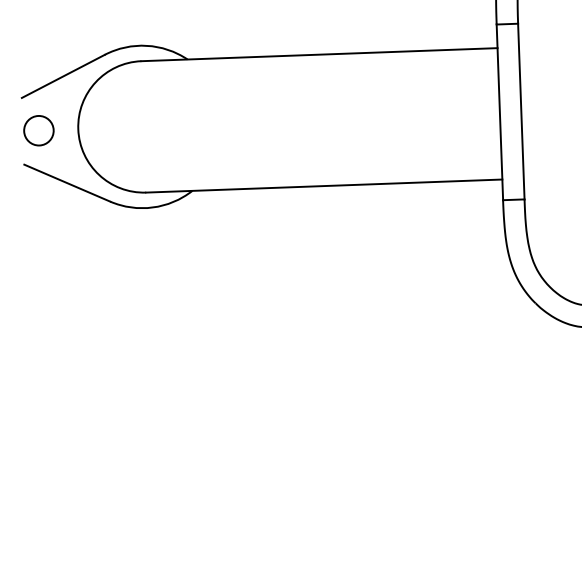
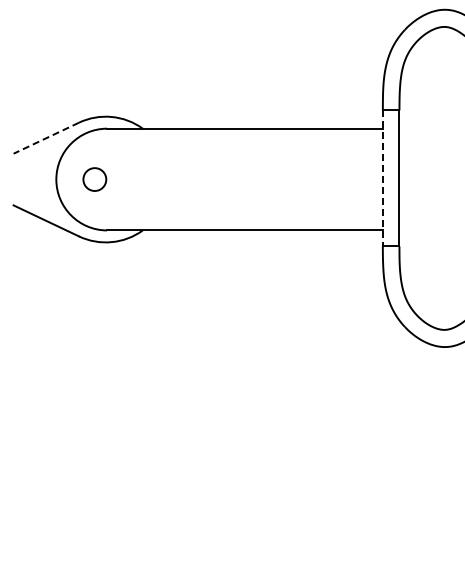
line: (62, 76) -> (45, 138), solid -> dashed
line: (499, 112) -> (382, 178), solid -> dashed
circle: (38, 130) -> (94, 179), moved

